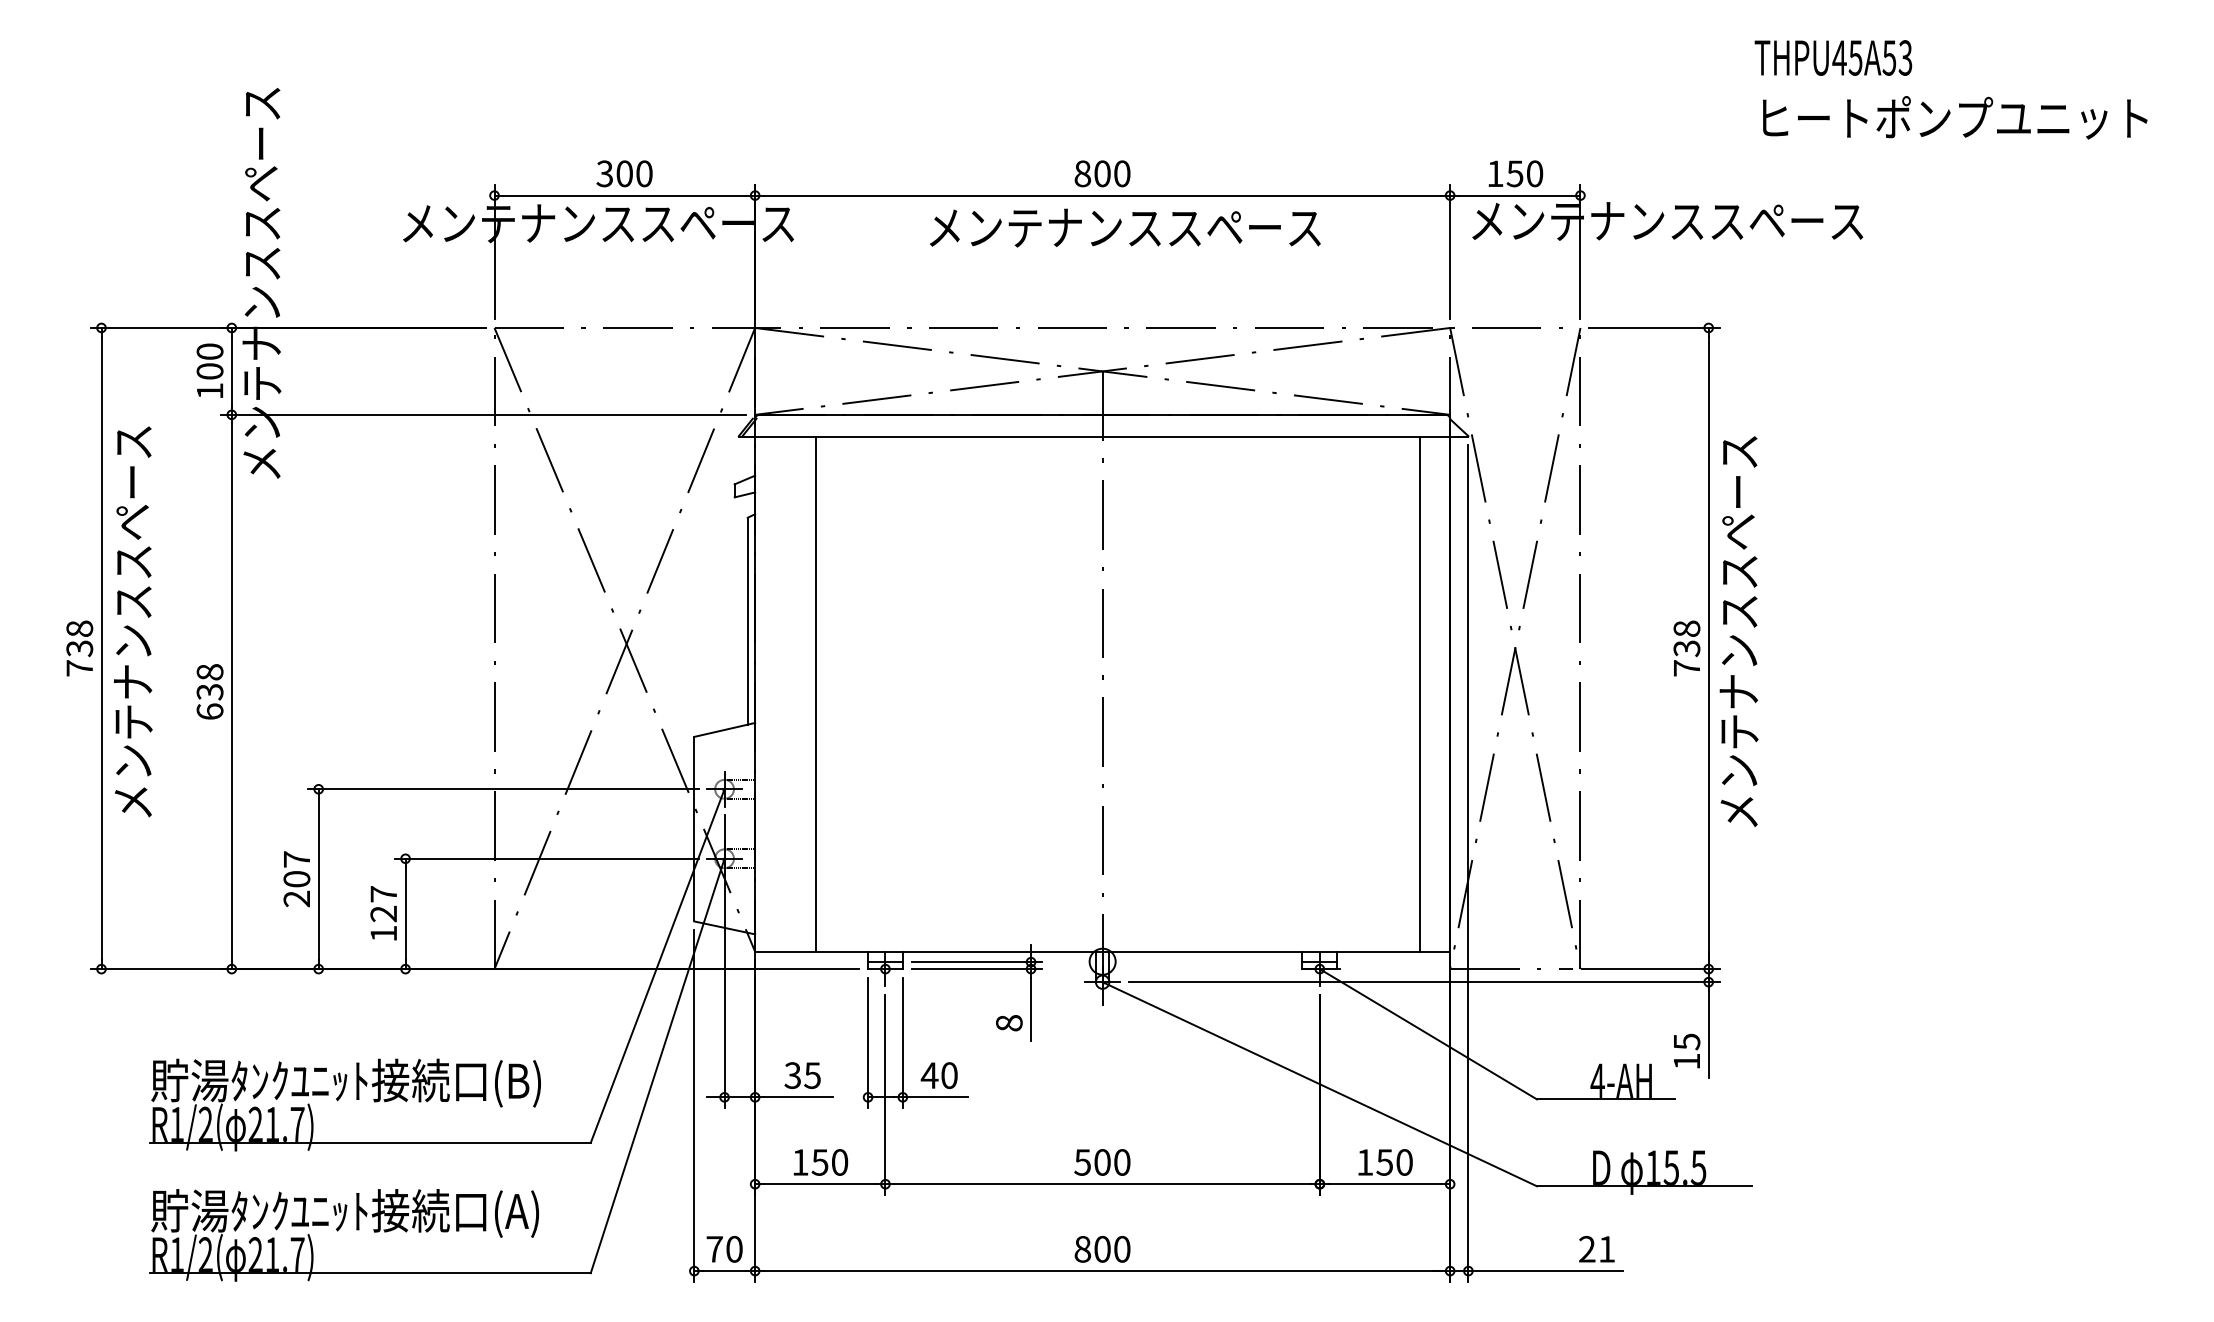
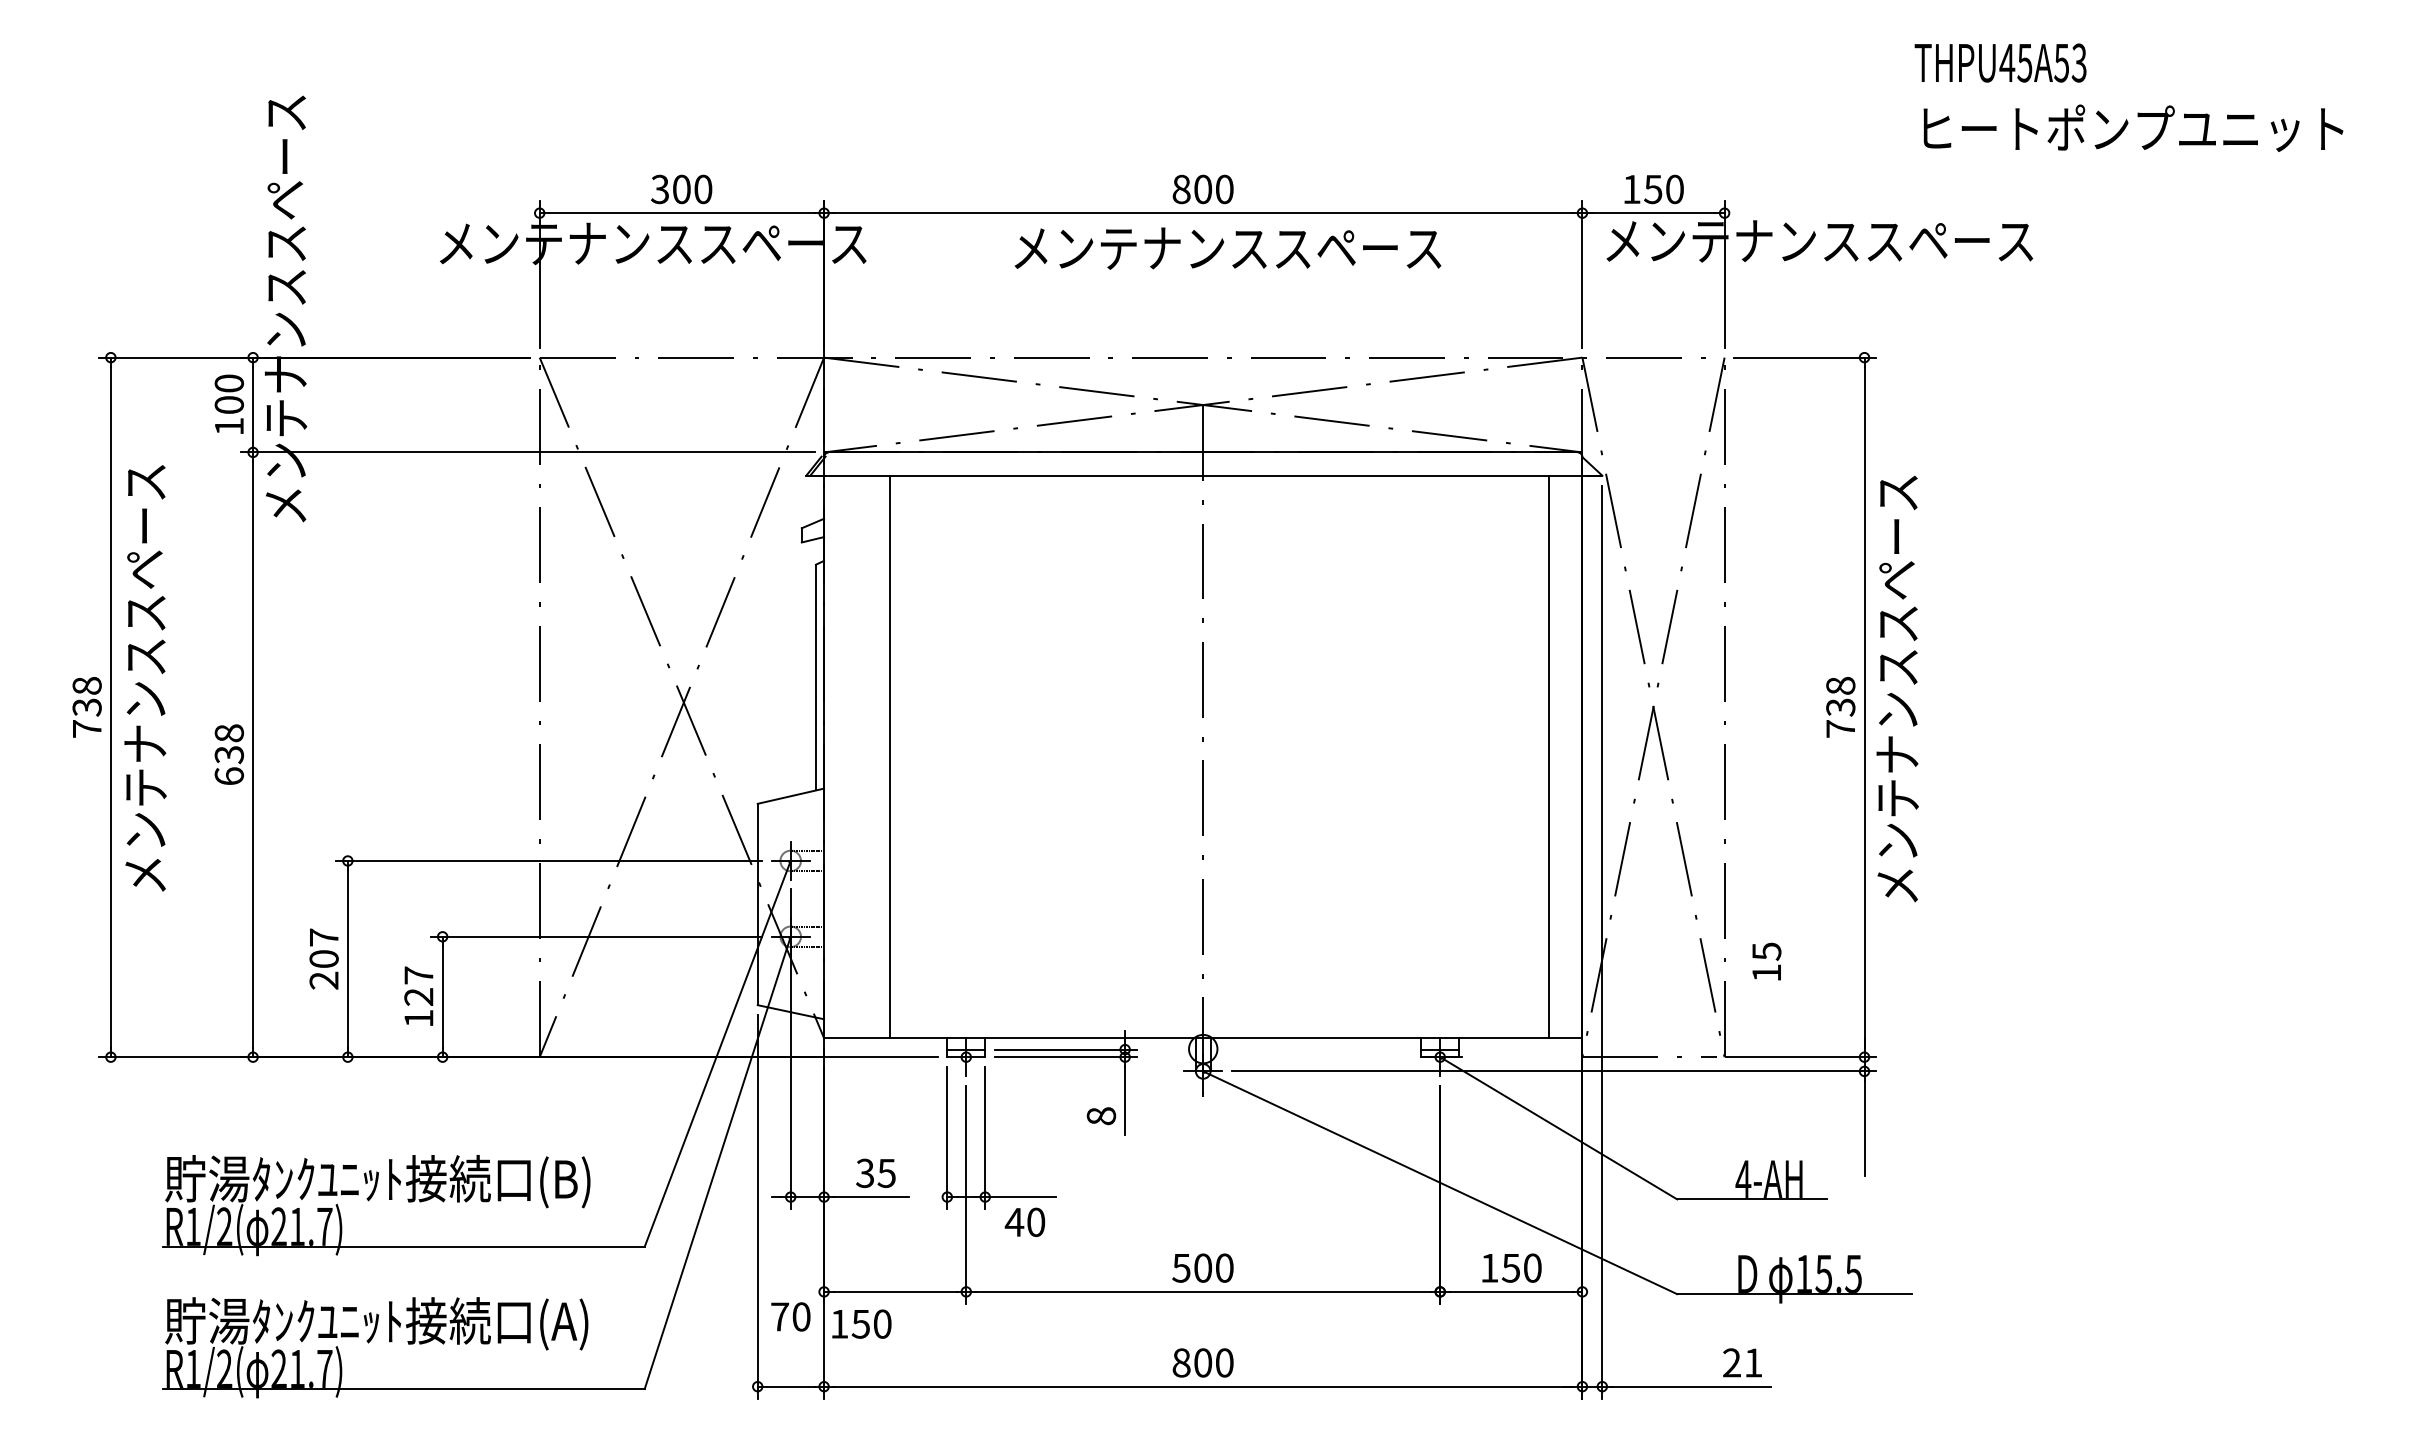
text: (1686, 1050) -> (1766, 961), moved
text: (938, 1074) -> (1024, 1221), moved
text: (820, 1161) -> (861, 1323), moved
text: (724, 1248) -> (790, 1316), moved

